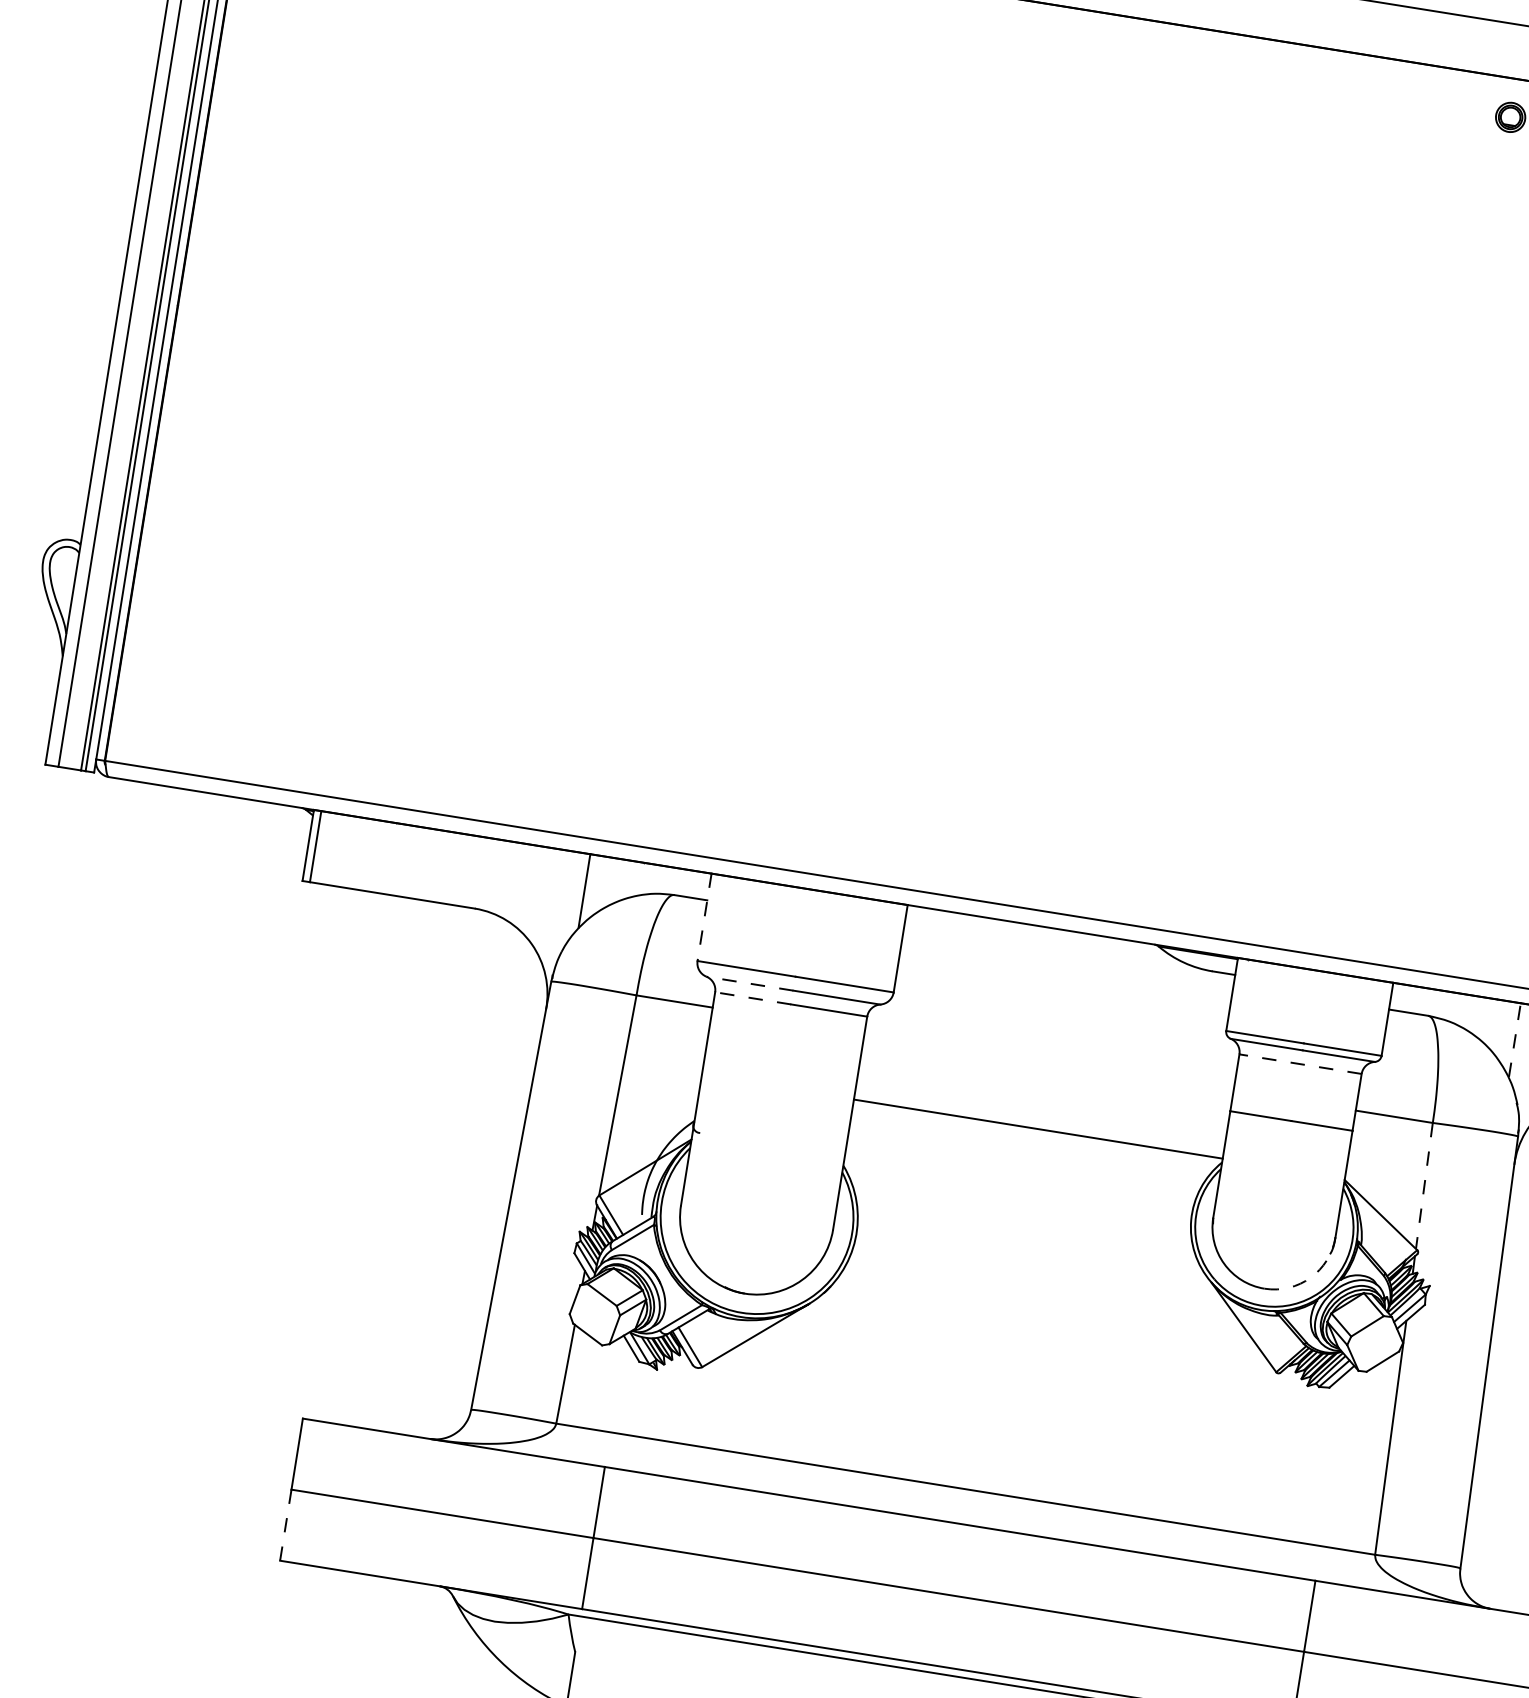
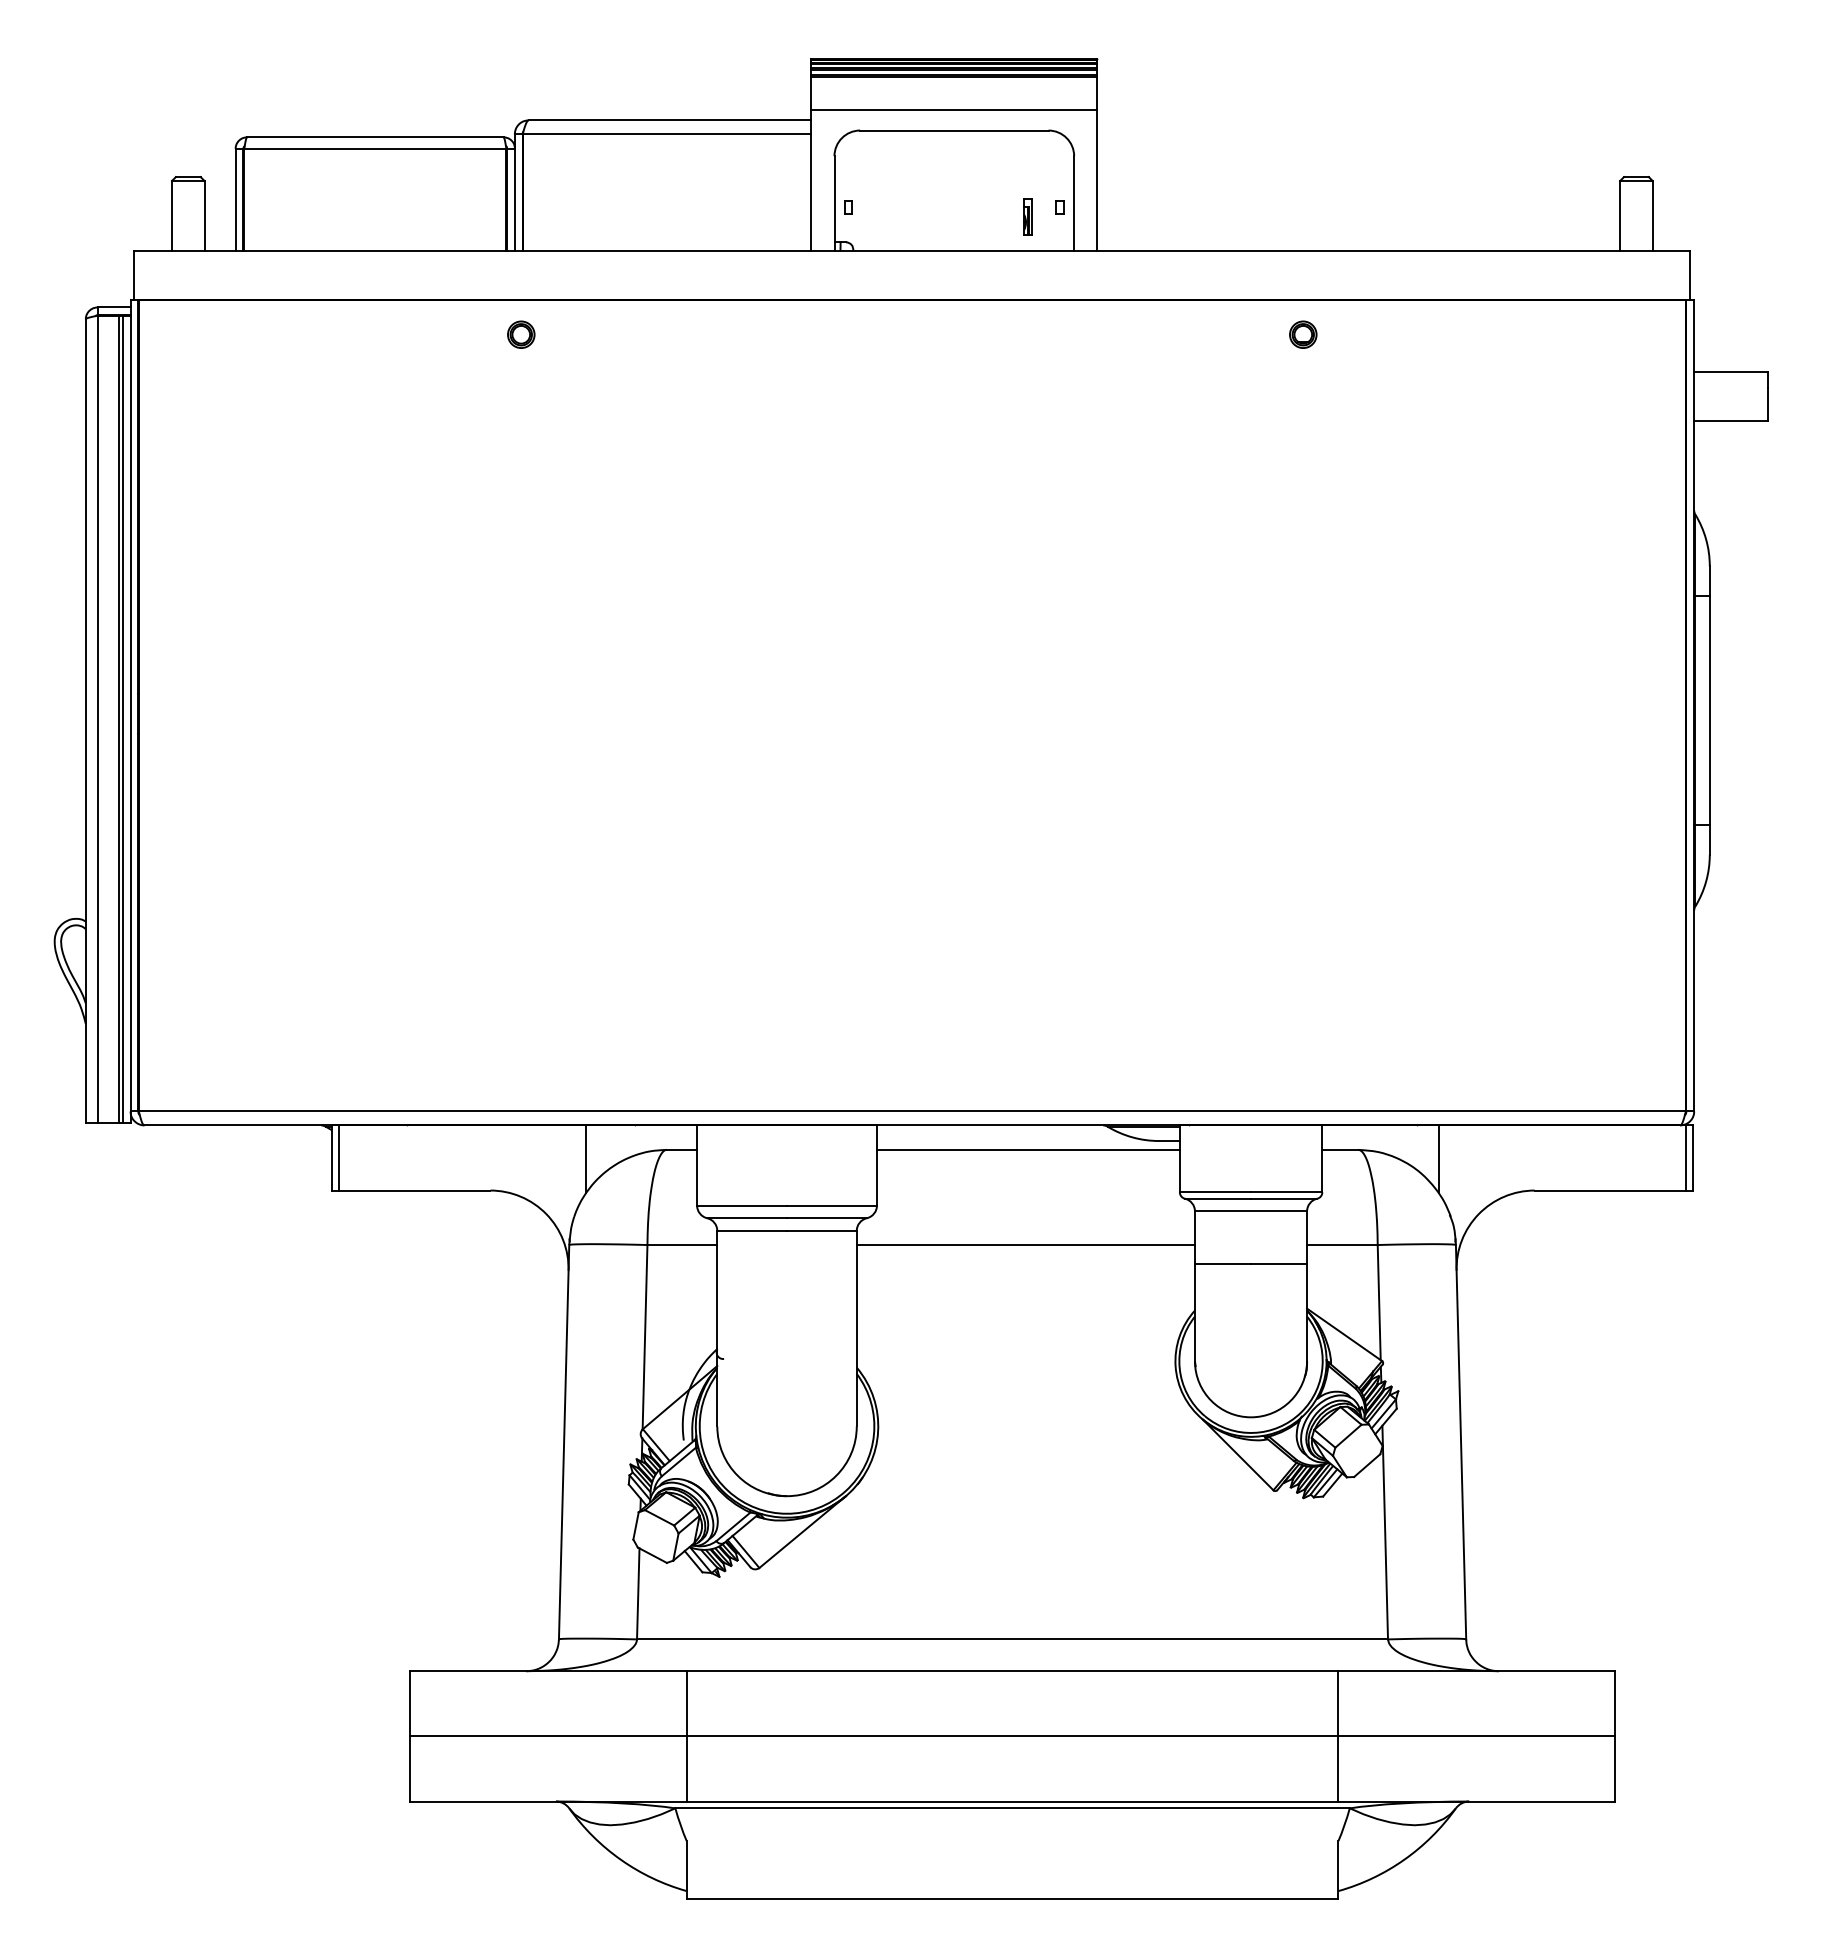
line: (704, 917) -> (697, 1165), dashed -> solid
line: (1067, 957) -> (1027, 1149), added
line: (750, 983) -> (747, 1218), dashed -> solid
line: (753, 997) -> (752, 1230), dashed -> solid
line: (1515, 1040) -> (1439, 1159), dashed -> solid
line: (1299, 1064) -> (1250, 1211), dashed -> solid
line: (1037, 1129) -> (1025, 1245), moved
line: (1424, 1187) -> (1379, 1303), dashed -> solid
arc: (1310, 1277) -> (1290, 1400), dashed -> solid
line: (285, 1524) -> (409, 1768), dashed -> solid

